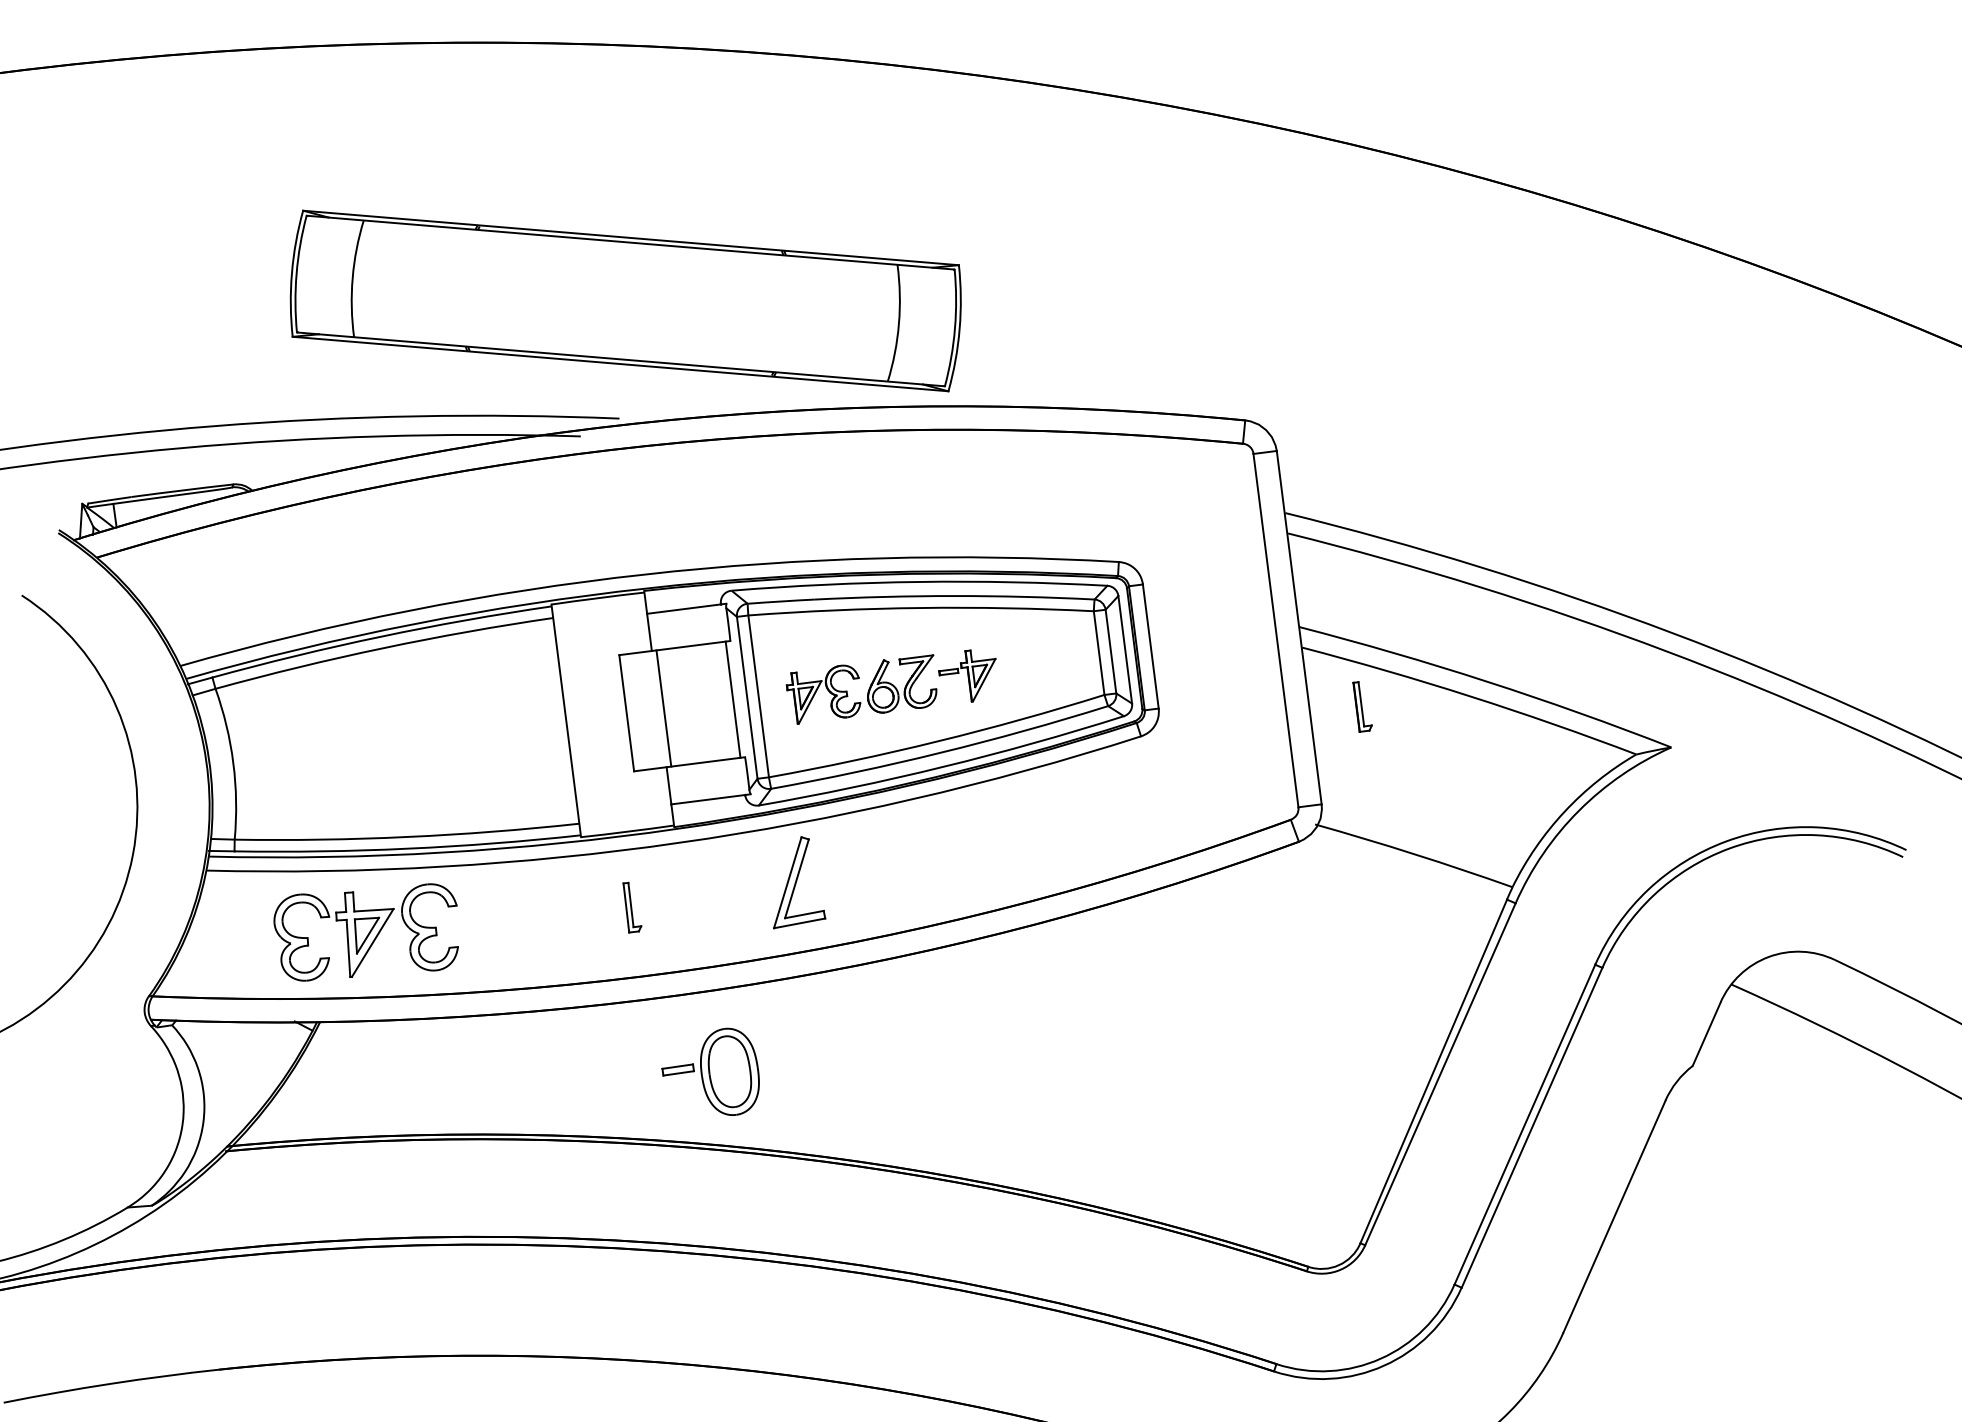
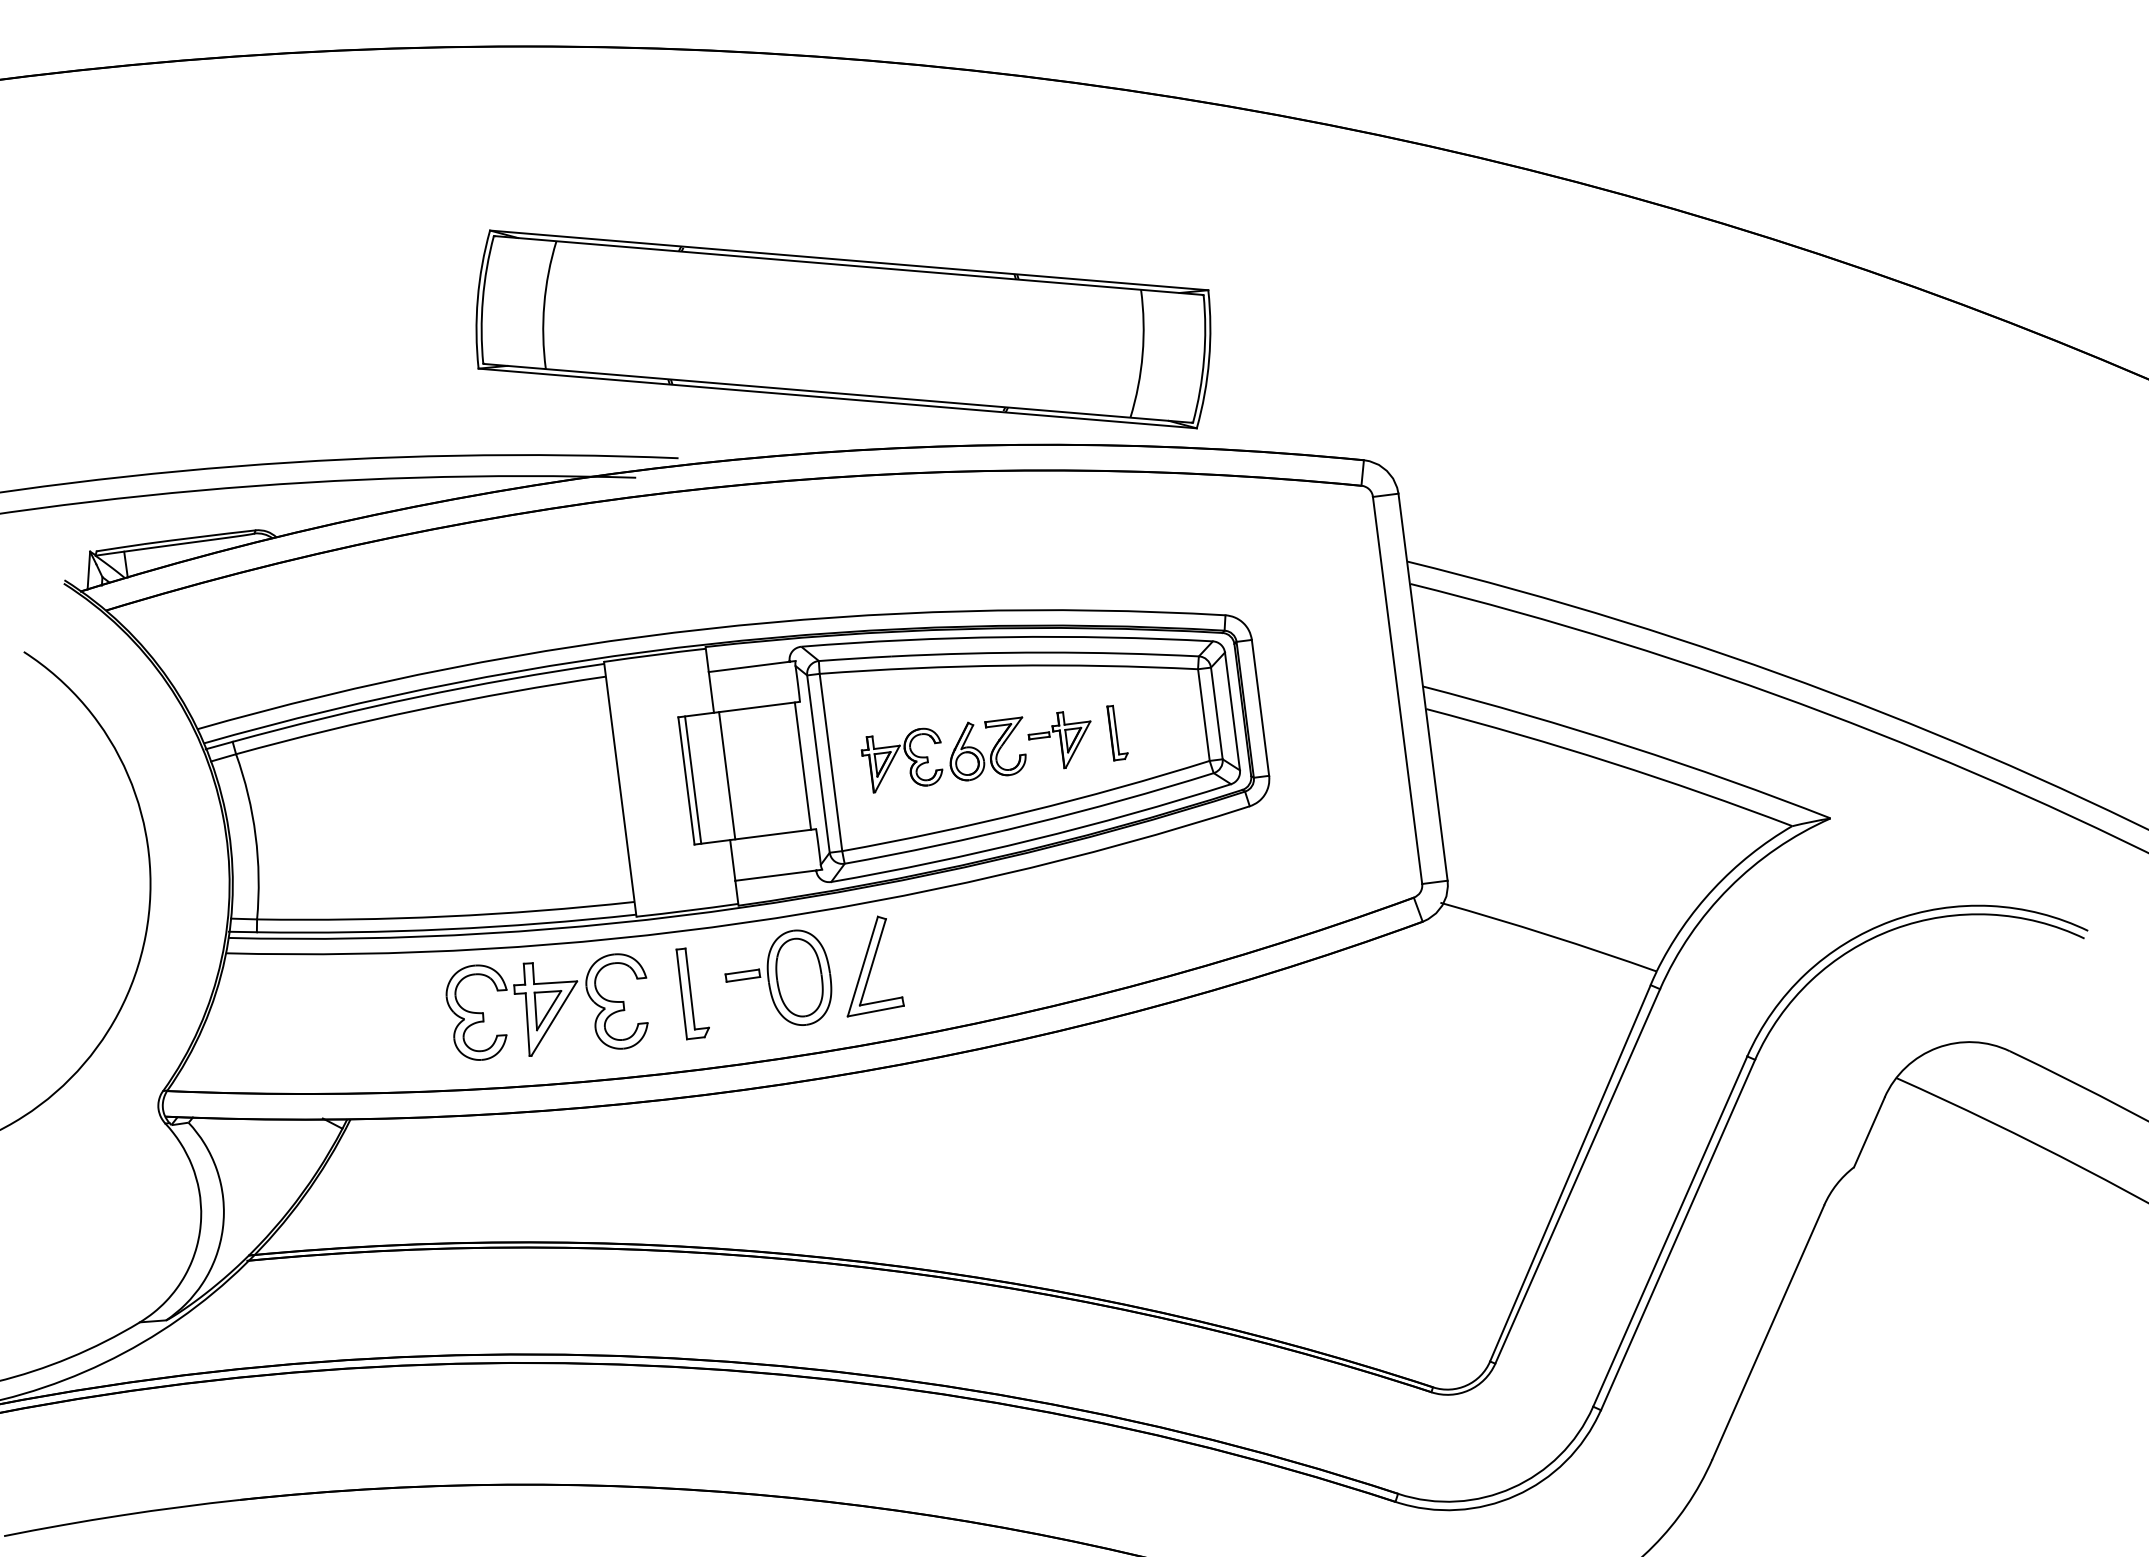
part: (625, 301) -> (843, 329), moved
part: (1362, 706) -> (1117, 732), moved
line: (633, 711) -> (693, 779), added
part: (632, 907) -> (692, 993), size x1.67
part: (365, 931) -> (546, 1006), moved
part: (710, 1071) -> (778, 977), moved

